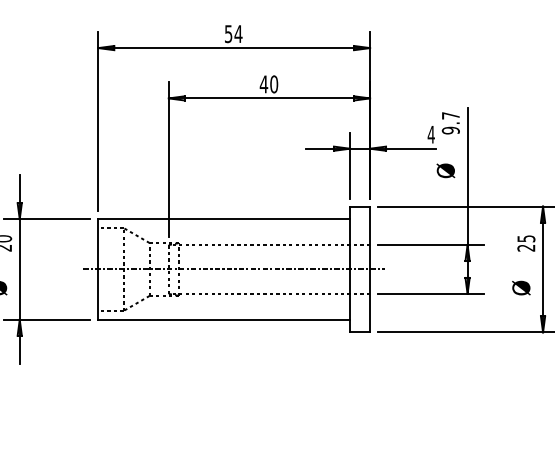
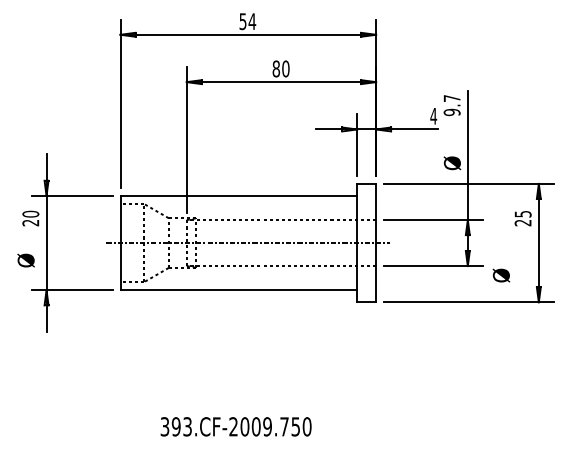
text: (264, 83) -> (276, 68), 40 -> 80
text: (445, 171) -> (452, 163), moved
text: (521, 288) -> (501, 275), moved

